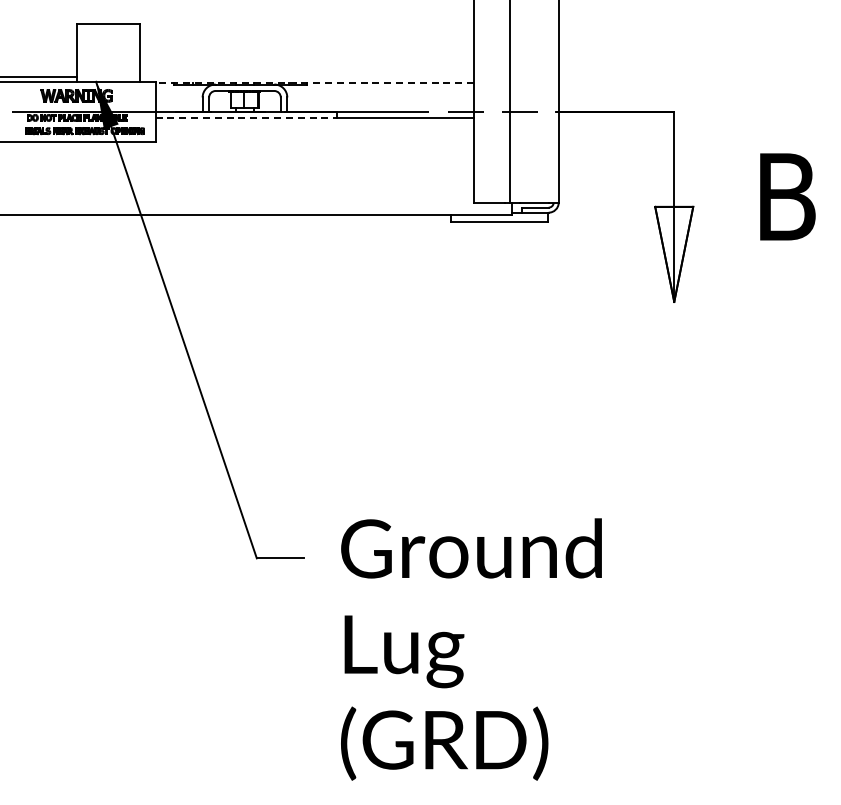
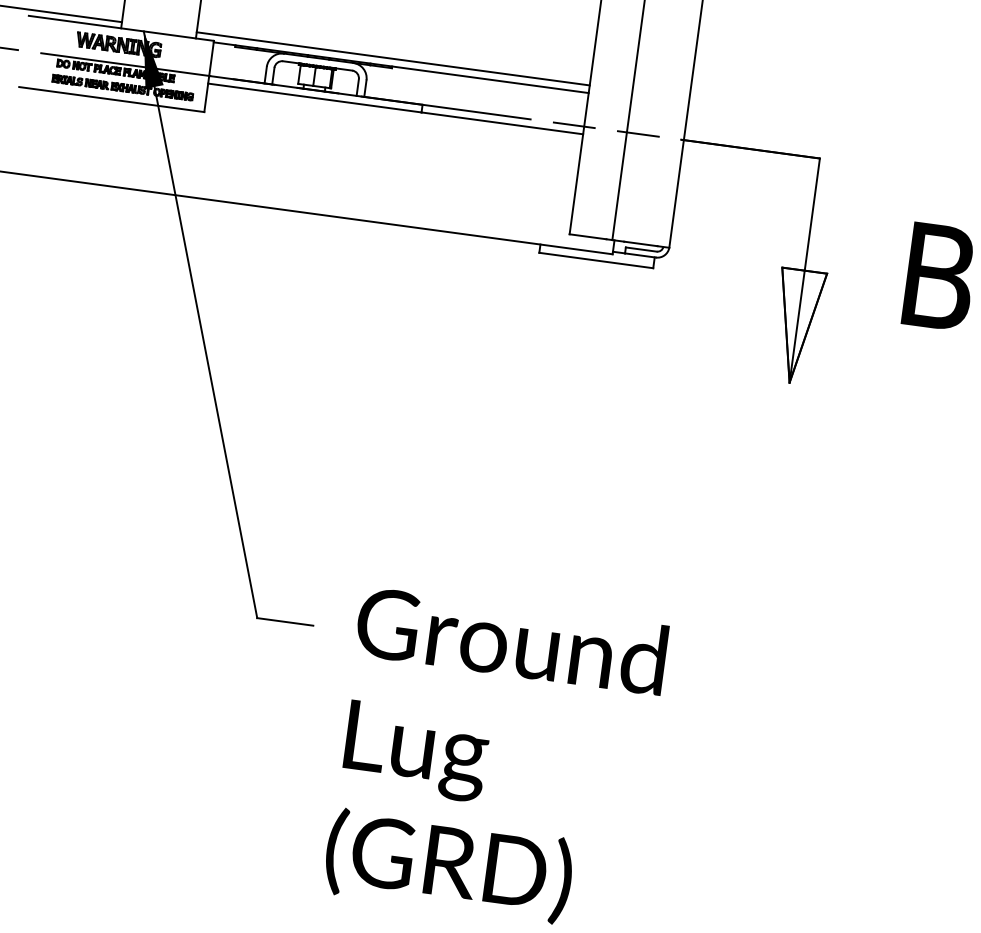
line: (307, 76) -> (393, 58), added
line: (314, 83) -> (400, 68), dashed -> solid
line: (246, 118) -> (315, 98), dashed -> solid

